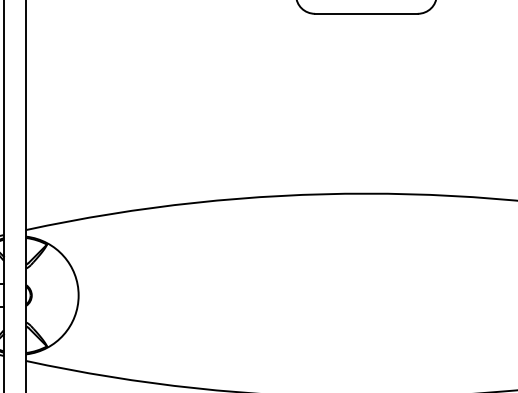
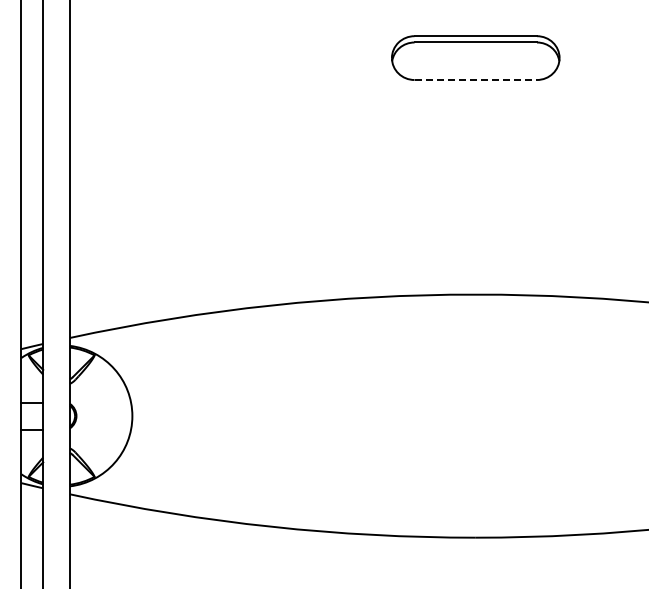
line: (367, 14) -> (476, 80), solid -> dashed

